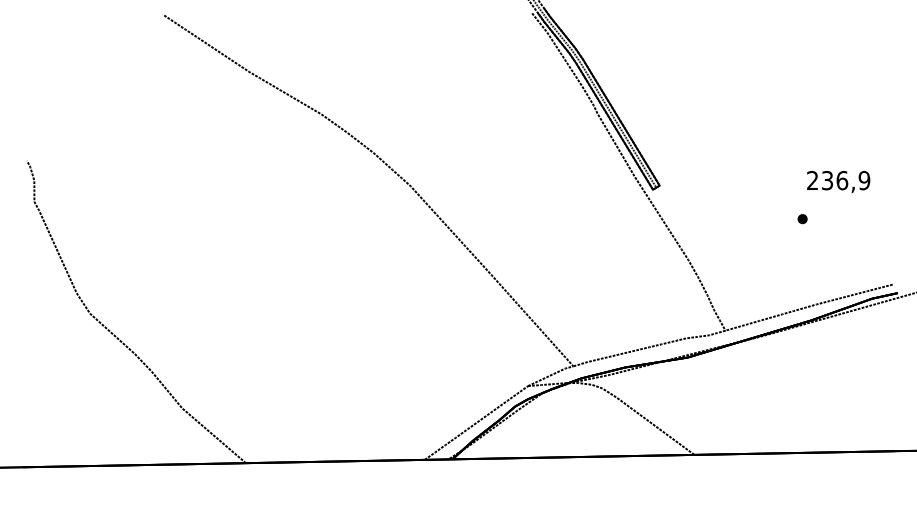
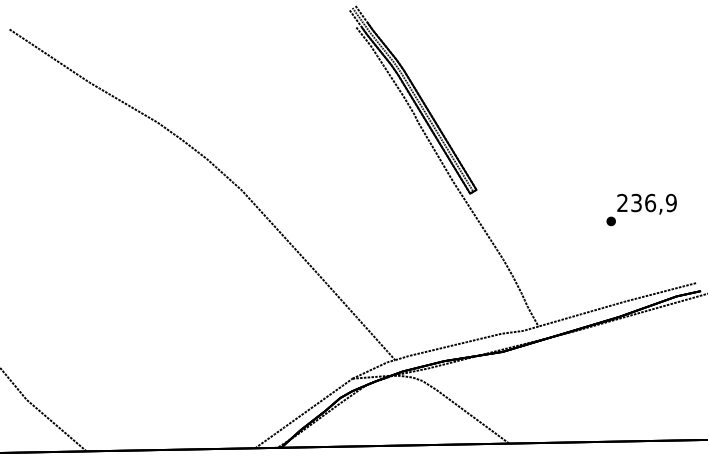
text: (838, 181) -> (646, 203), moved

